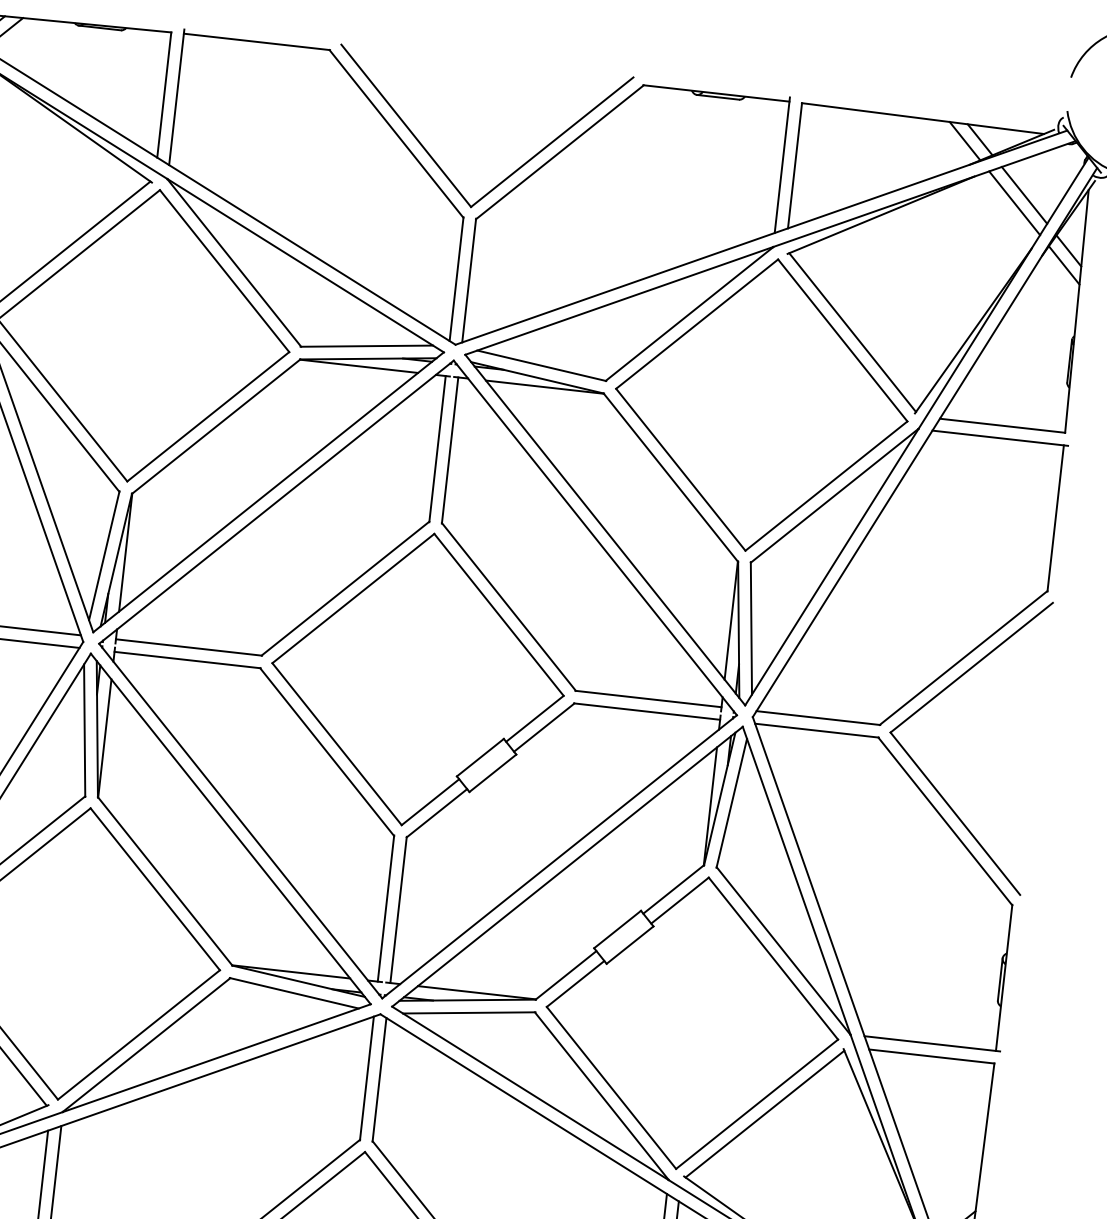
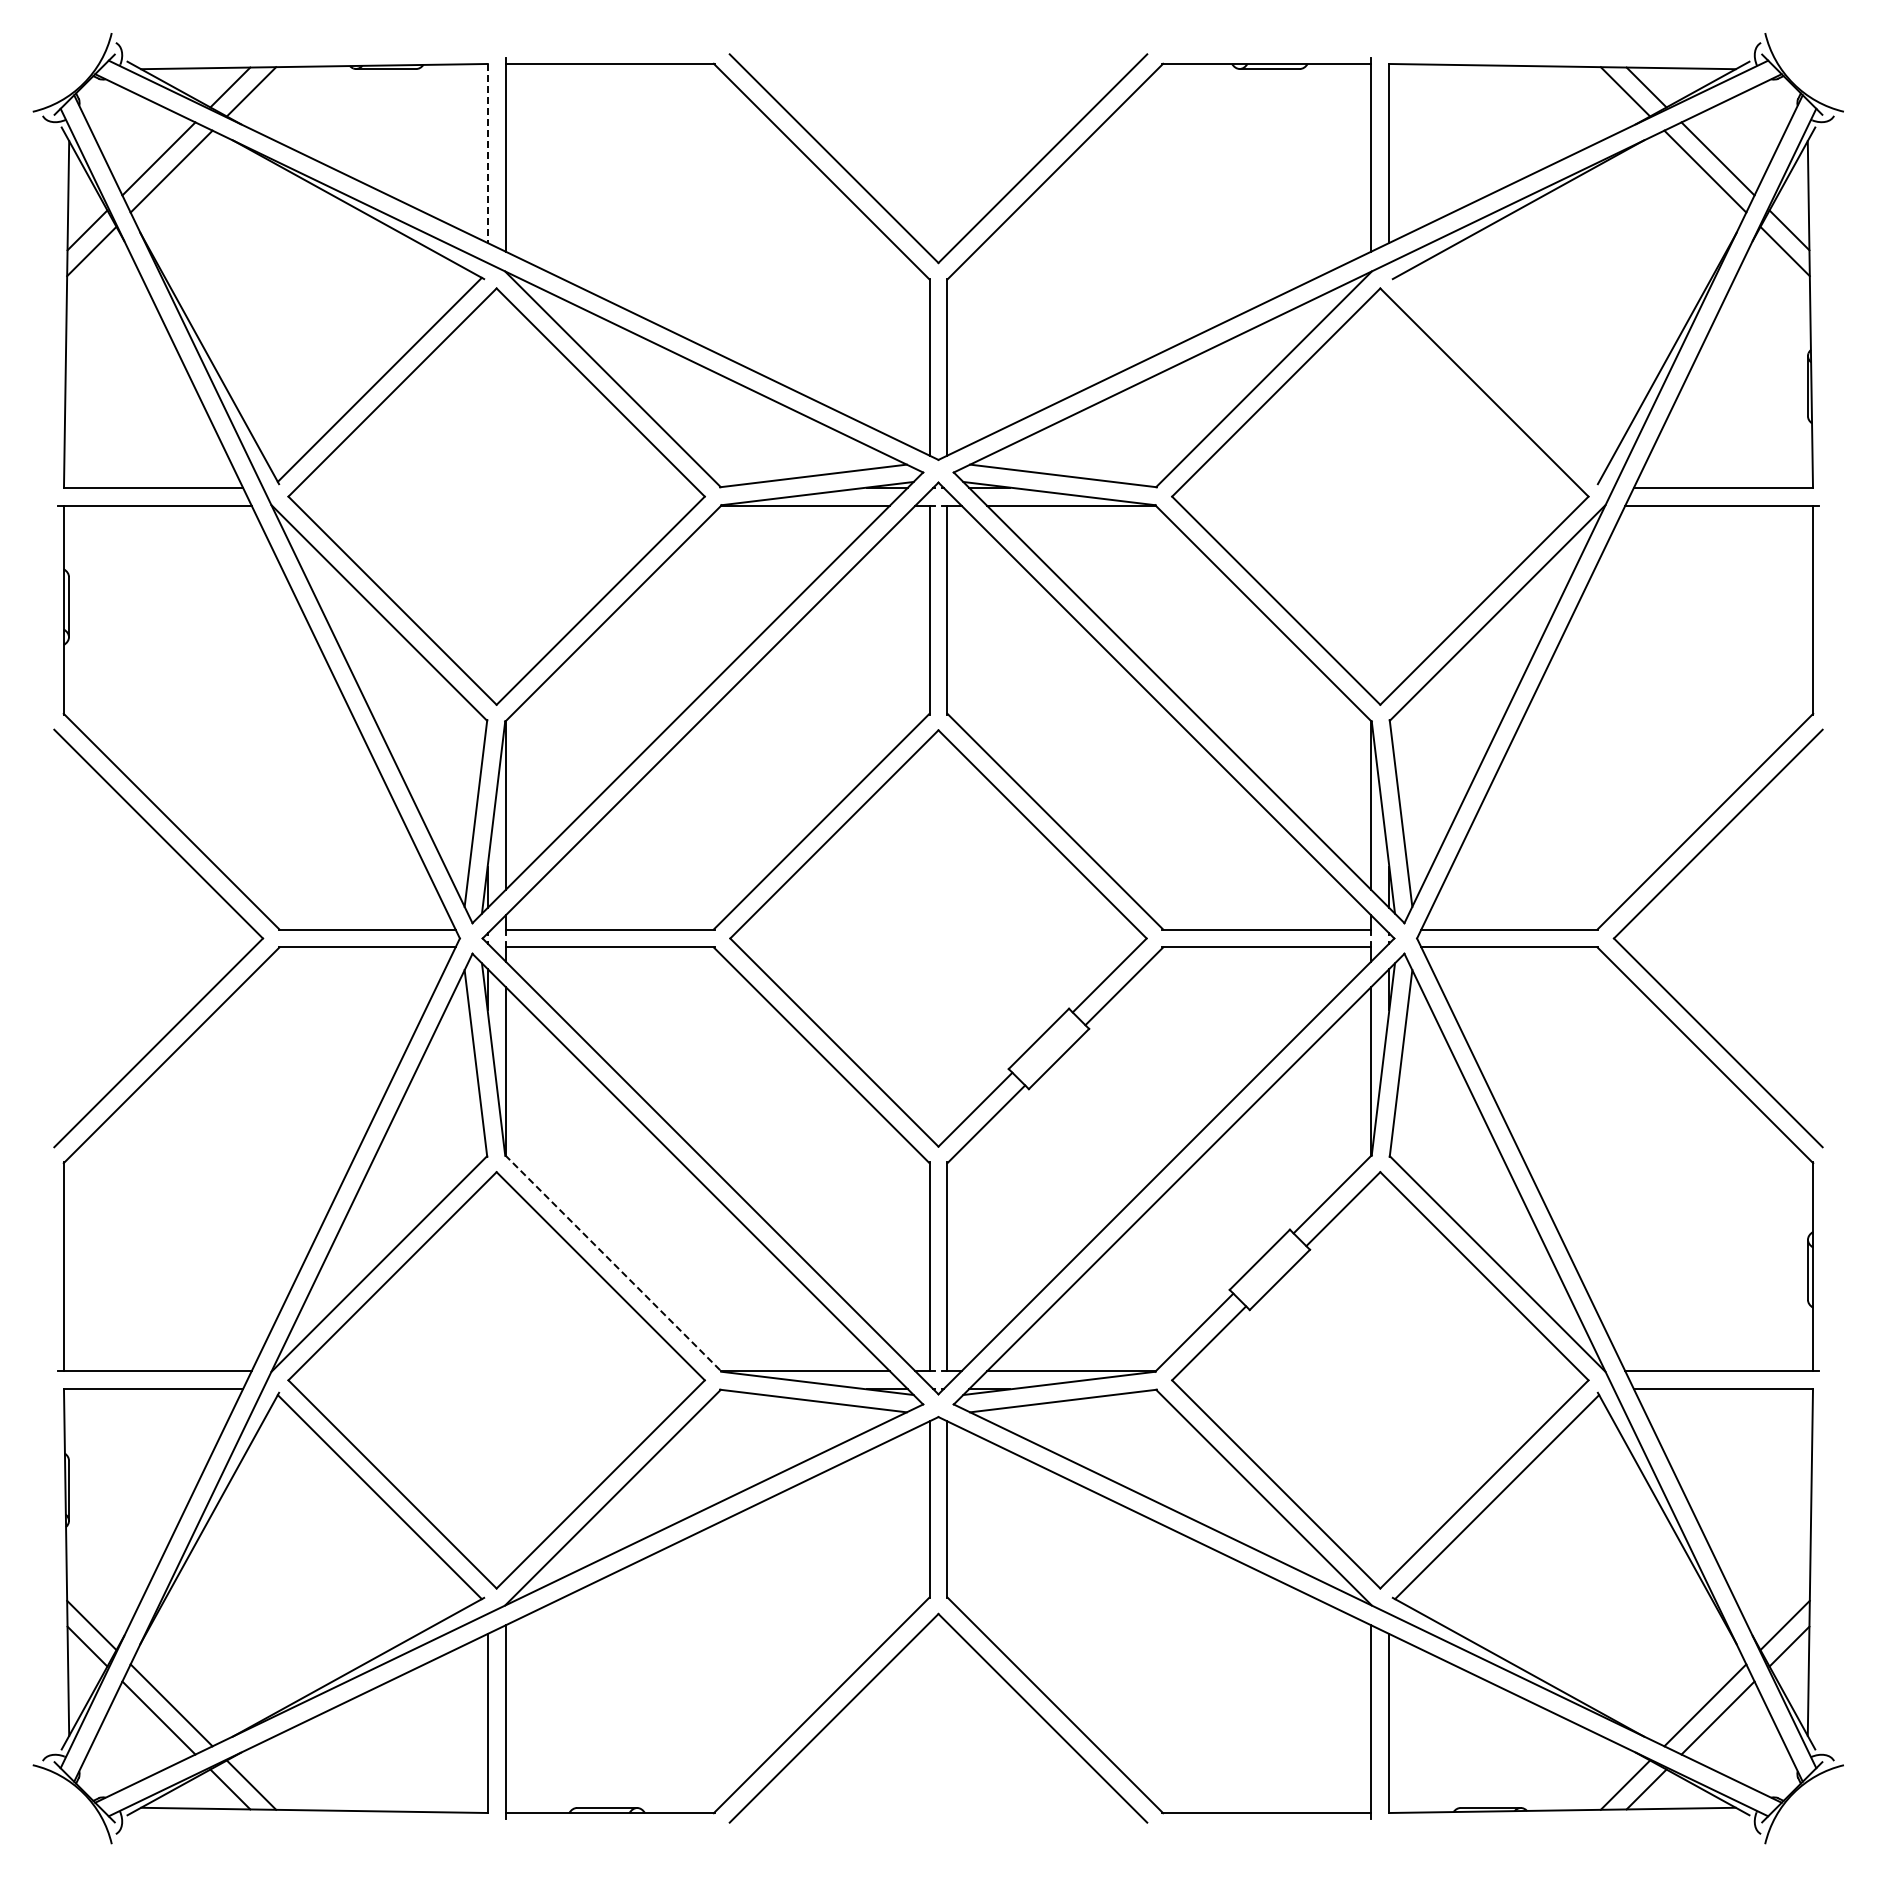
line: (164, 95) -> (487, 153), solid -> dashed
line: (852, 332) -> (1497, 379), removed
line: (165, 881) -> (613, 1263), solid -> dashed

